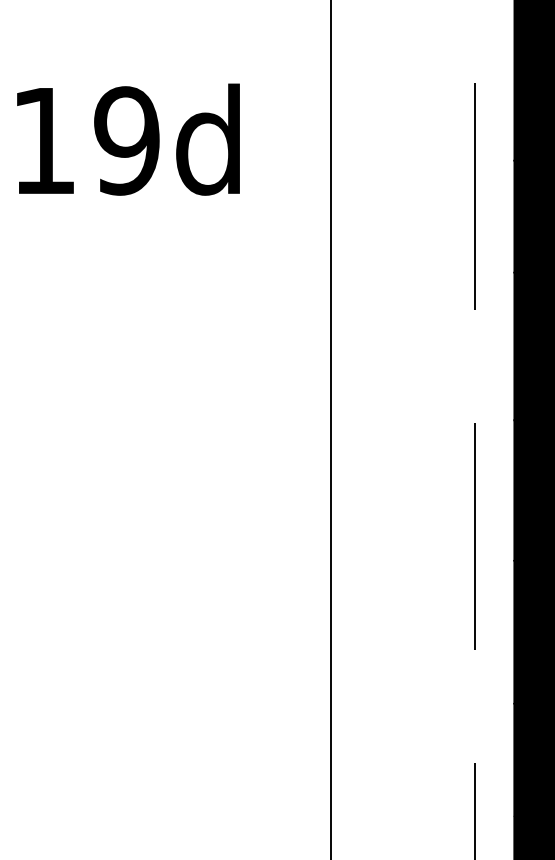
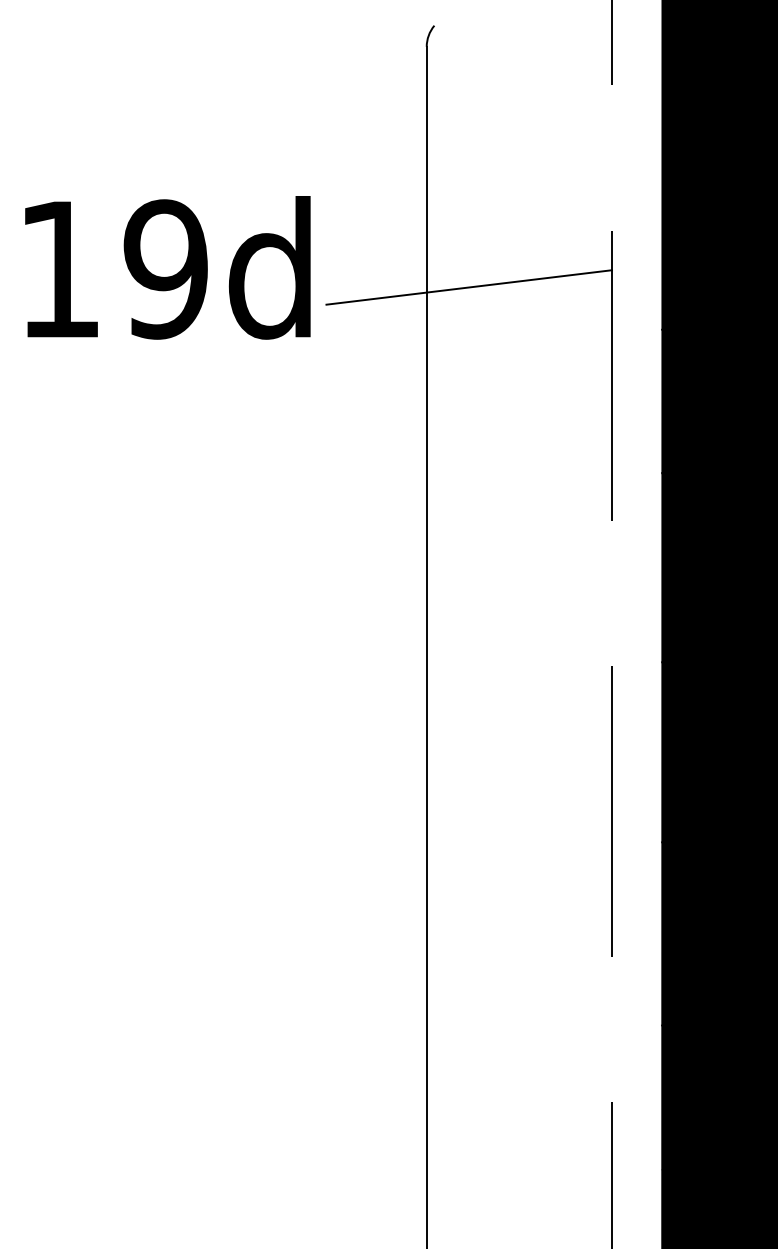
line: (363, 127) -> (469, 287), added
text: (128, 139) -> (167, 267), moved

